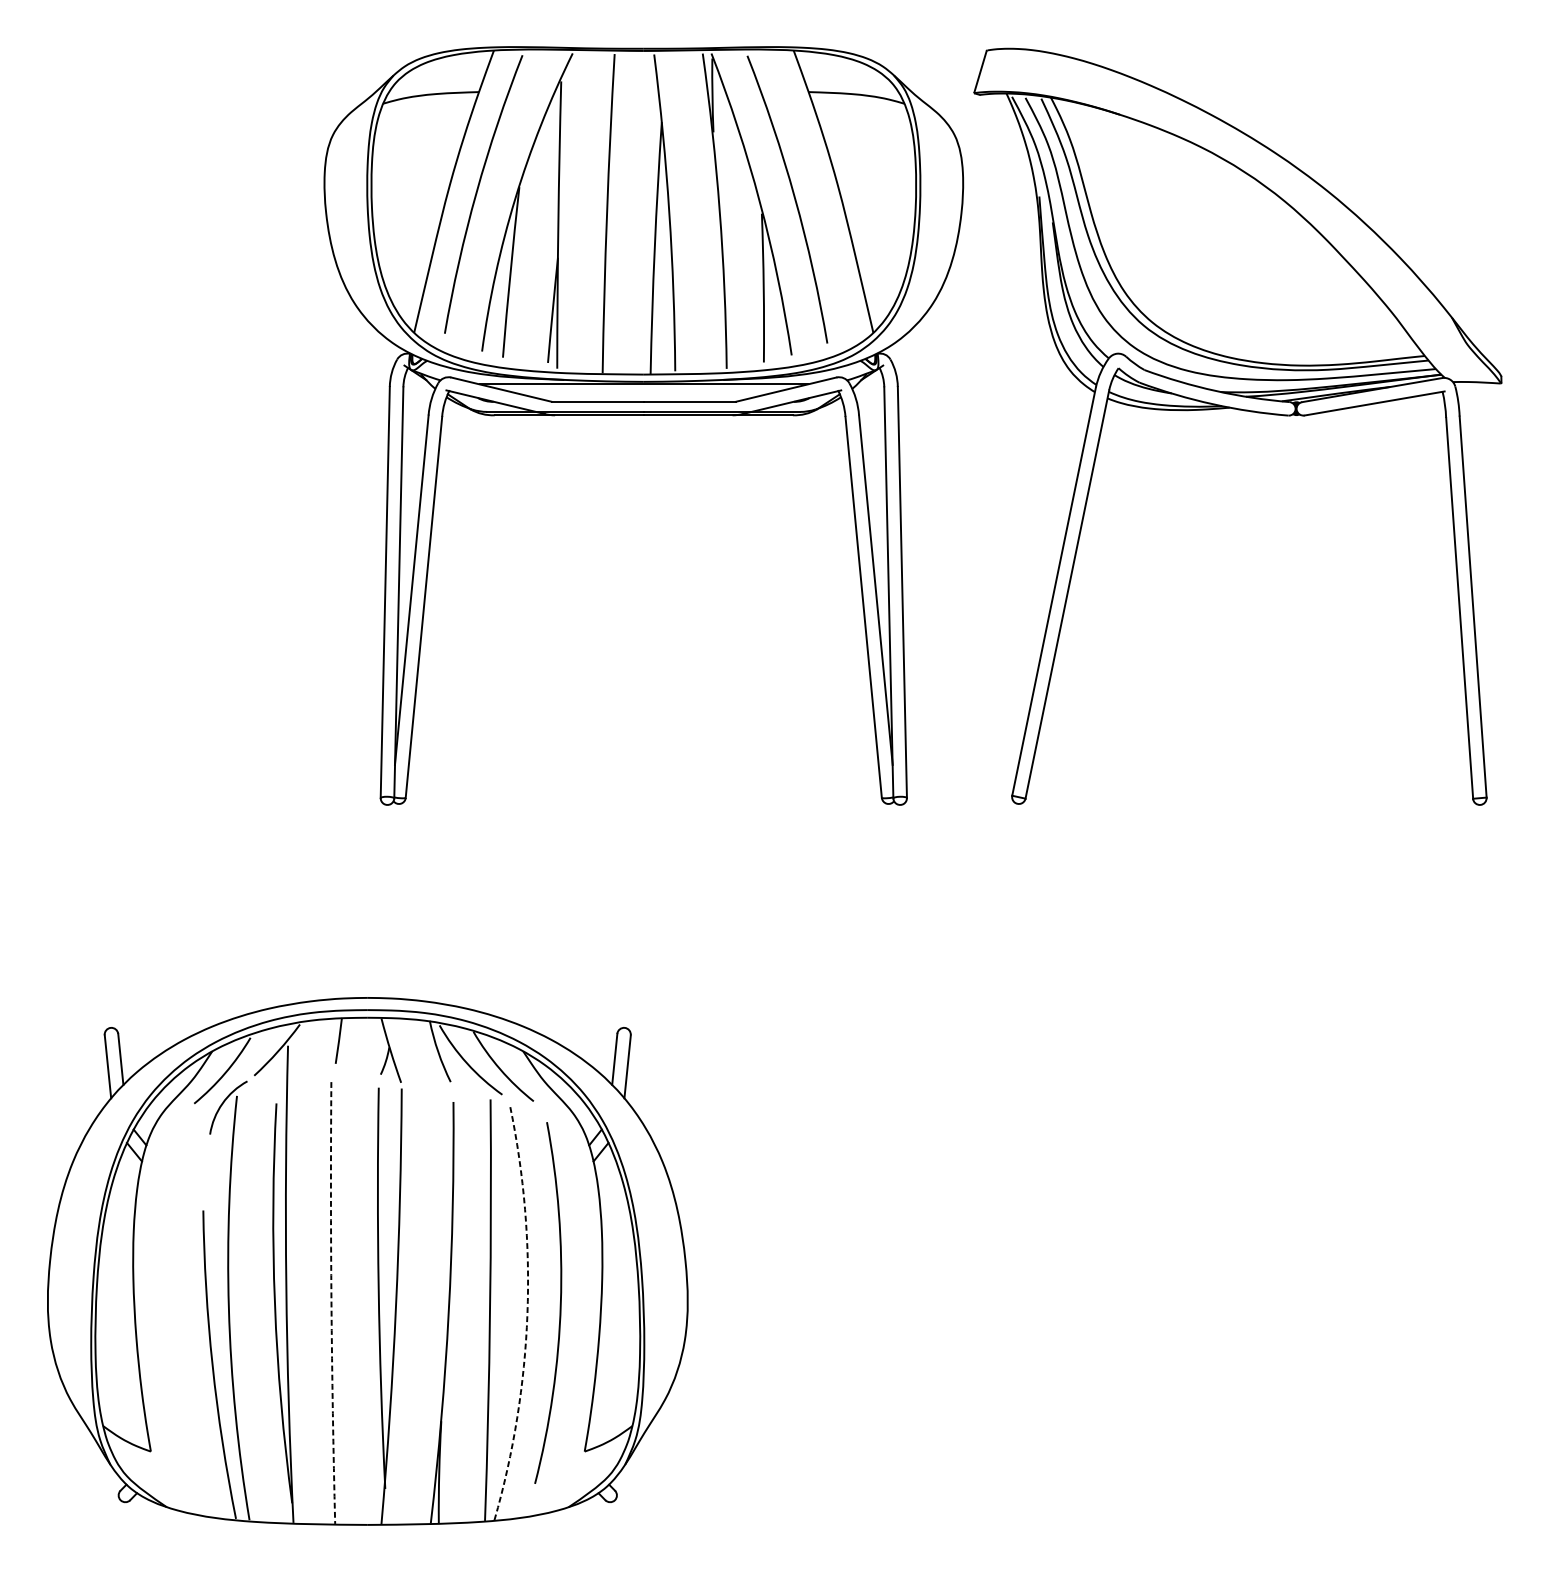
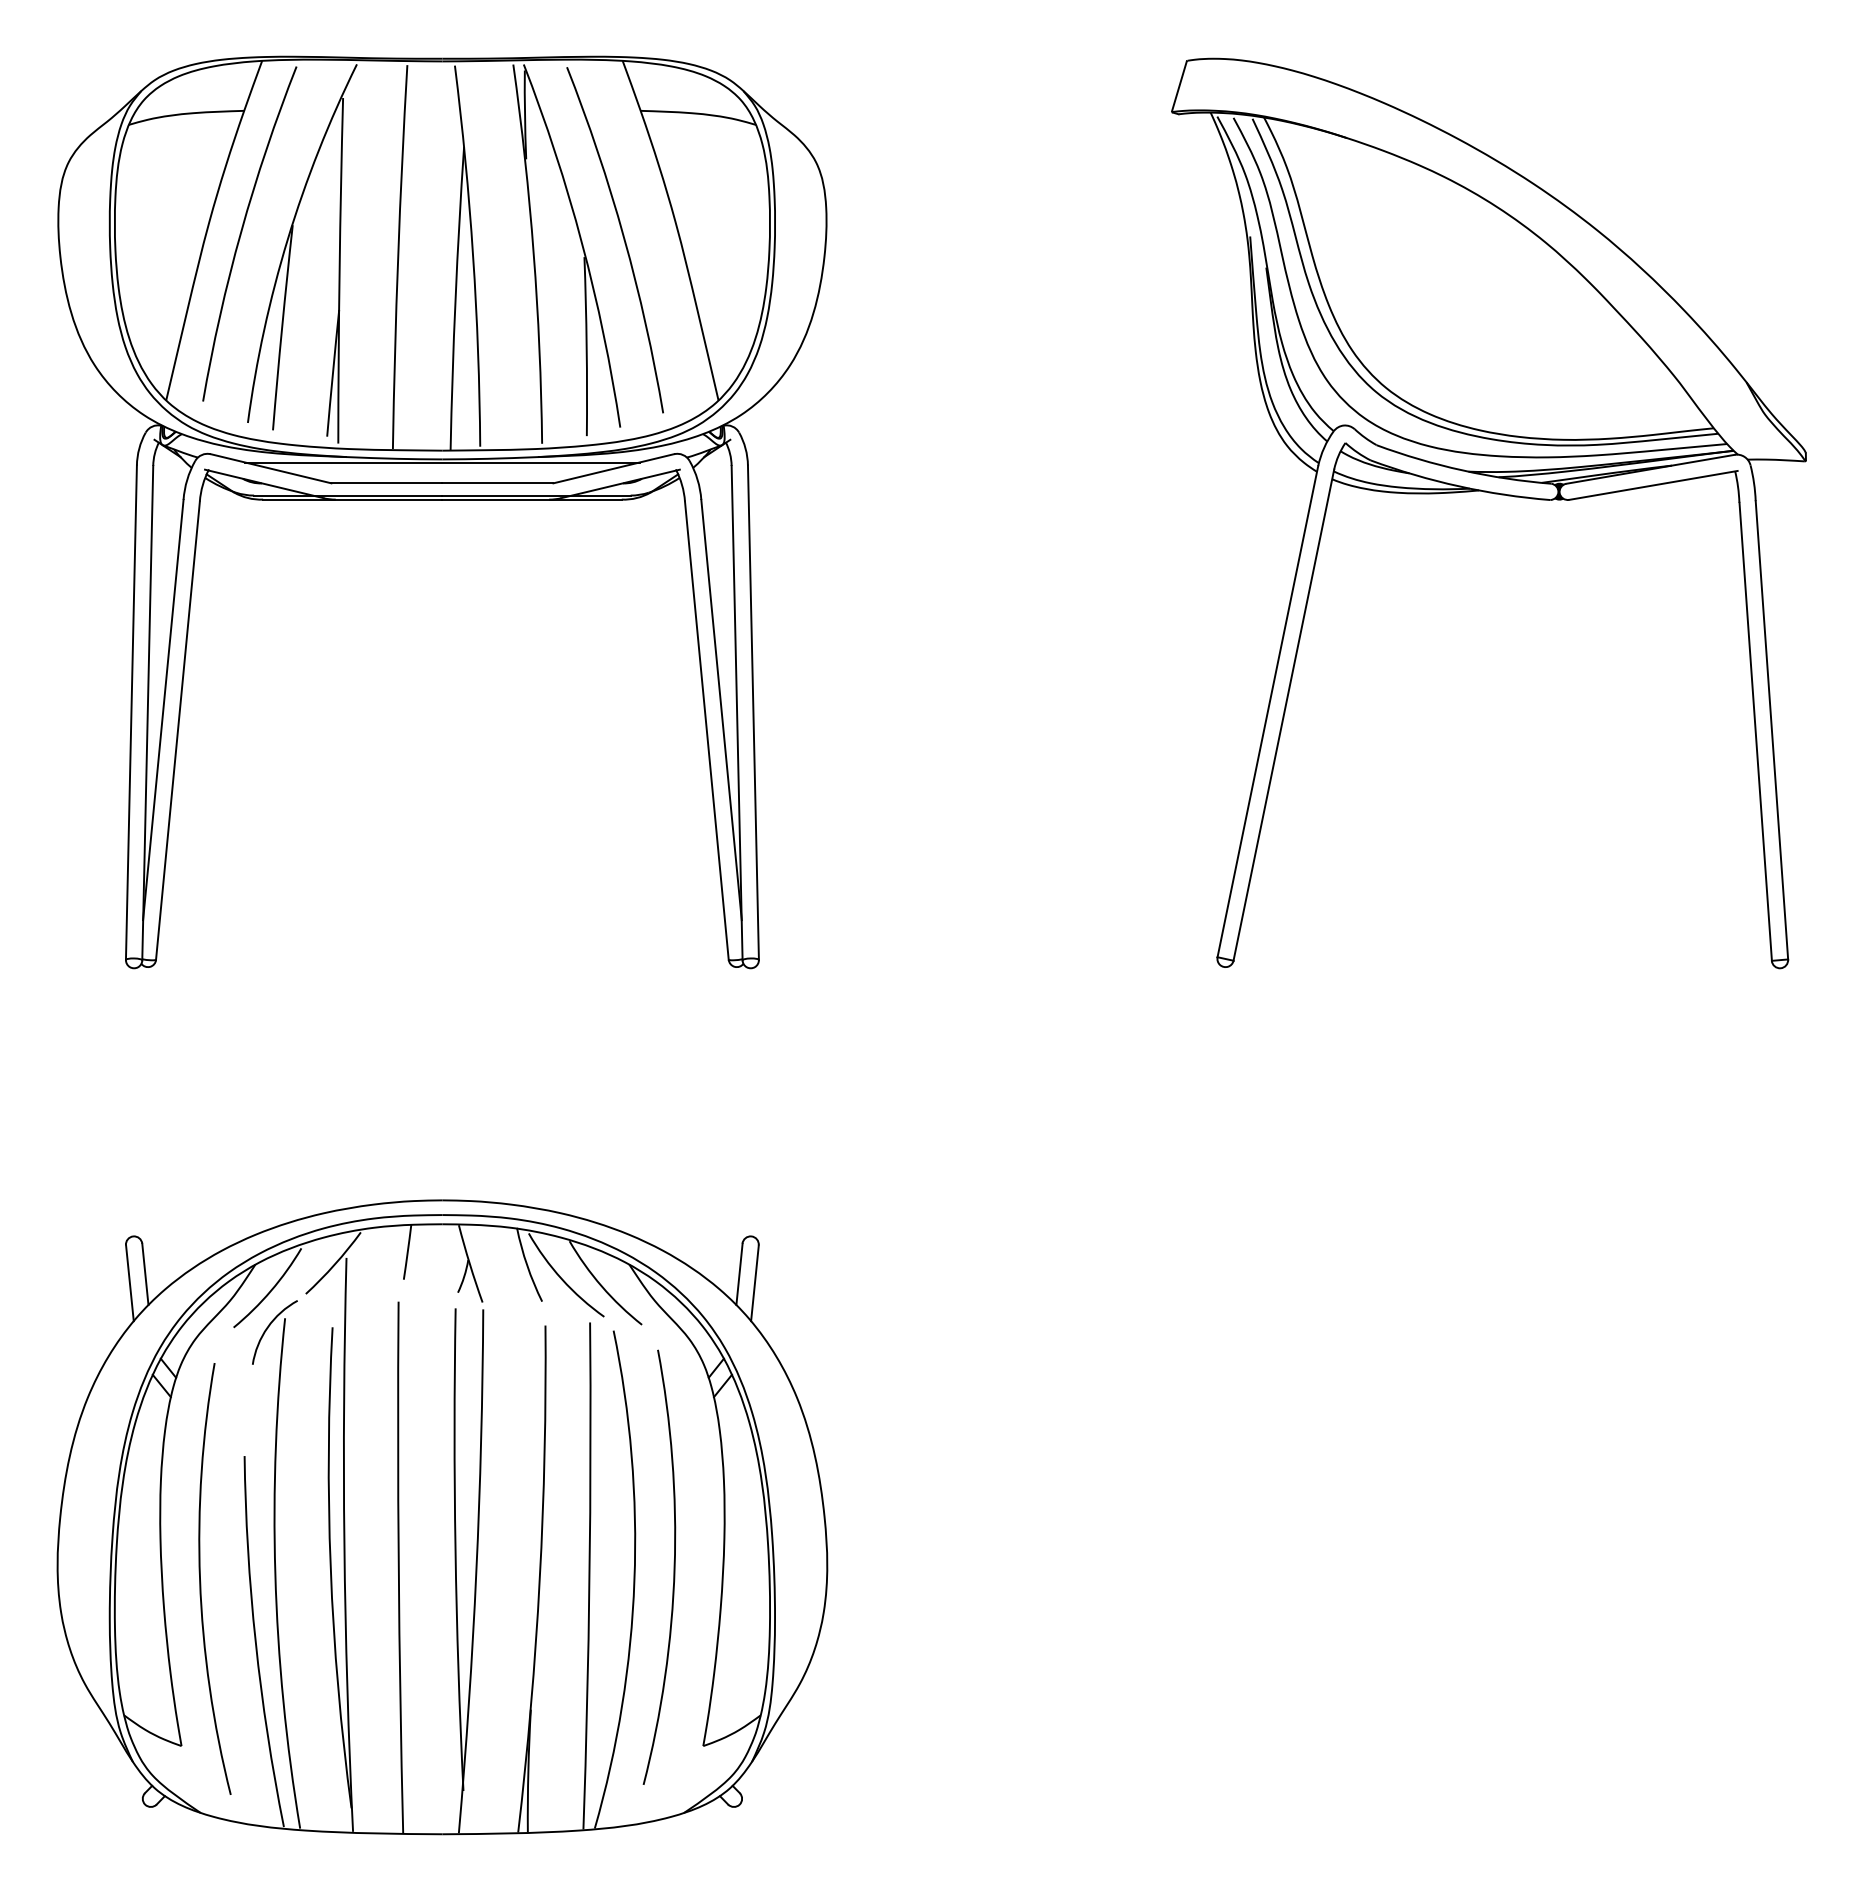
part: (643, 416) -> (442, 500), moved
arc: (331, 1303) -> (398, 1567), dashed -> solid
arc: (527, 1313) -> (634, 1580), dashed -> solid
arc: (167, 1315) -> (201, 1582), added

